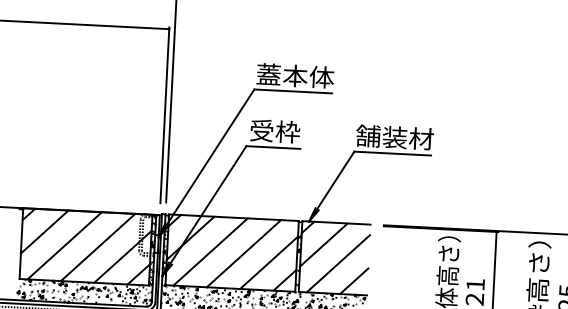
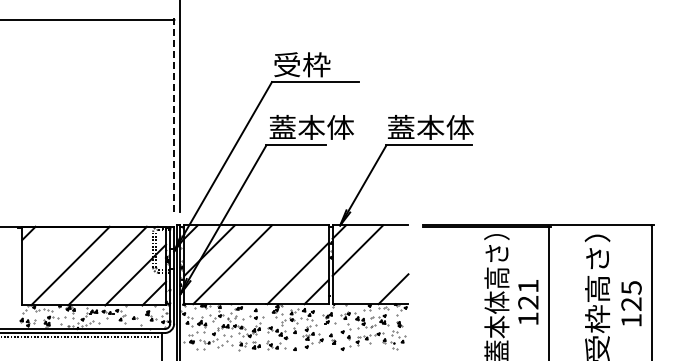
text: (295, 75) -> (316, 64), 蓋本体 -> 受枠
line: (165, 115) -> (174, 115), solid -> dashed
text: (287, 131) -> (311, 126), 受枠 -> 蓋本体
text: (394, 136) -> (430, 126), 舗装材 -> 蓋本体
line: (44, 231) -> (47, 251), removed
line: (243, 253) -> (269, 264), removed
line: (337, 263) -> (374, 270), removed

